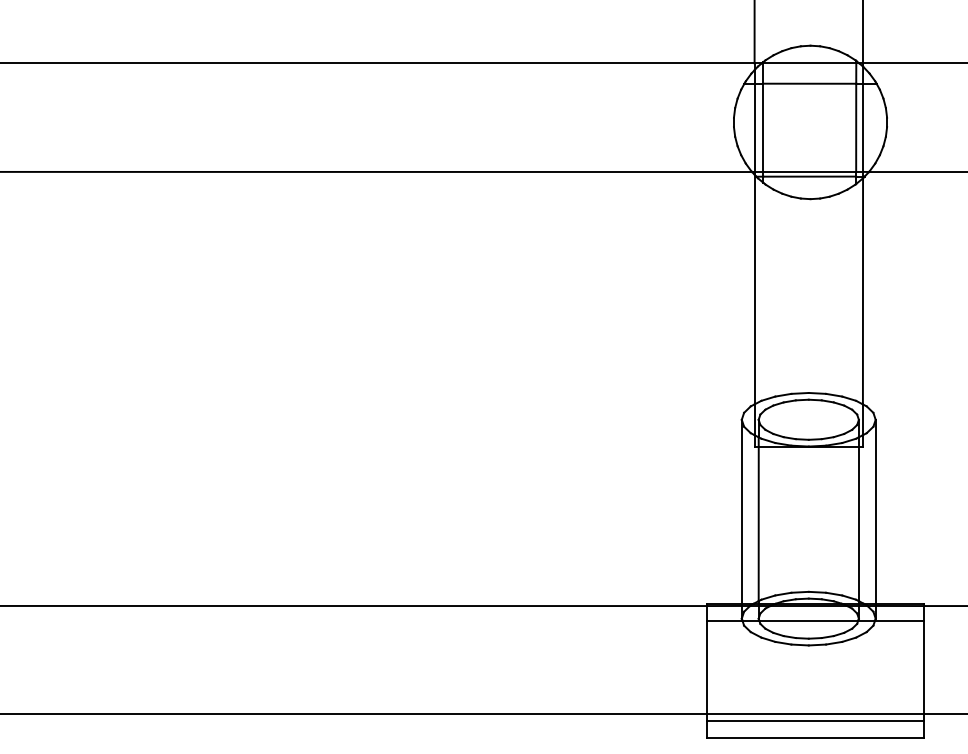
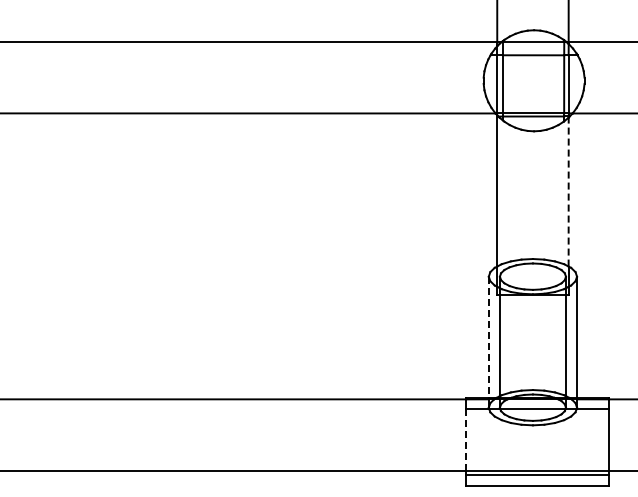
line: (862, 290) -> (568, 191), solid -> dashed
line: (741, 512) -> (488, 337), solid -> dashed
line: (707, 666) -> (466, 439), solid -> dashed

